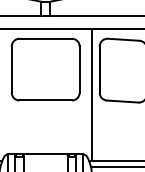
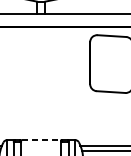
part: (45, 69) -> (41, 63), removed
line: (92, 94) -> (83, 85), removed
line: (46, 154) -> (41, 140), solid -> dashed

